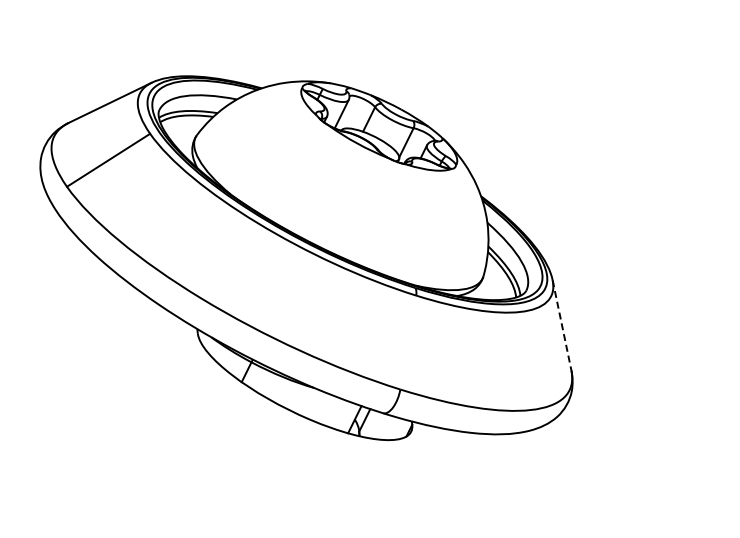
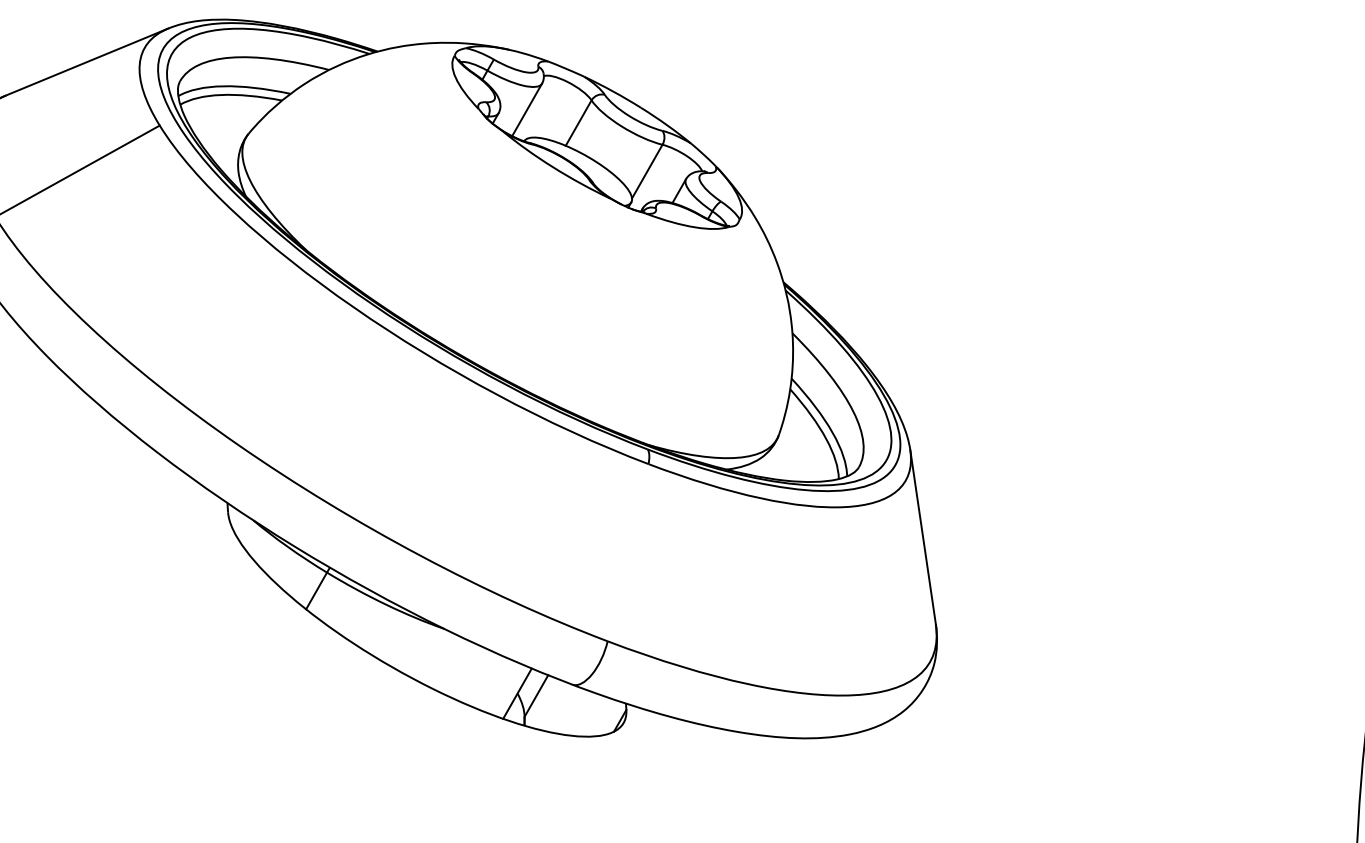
line: (562, 325) -> (923, 537), dashed -> solid

